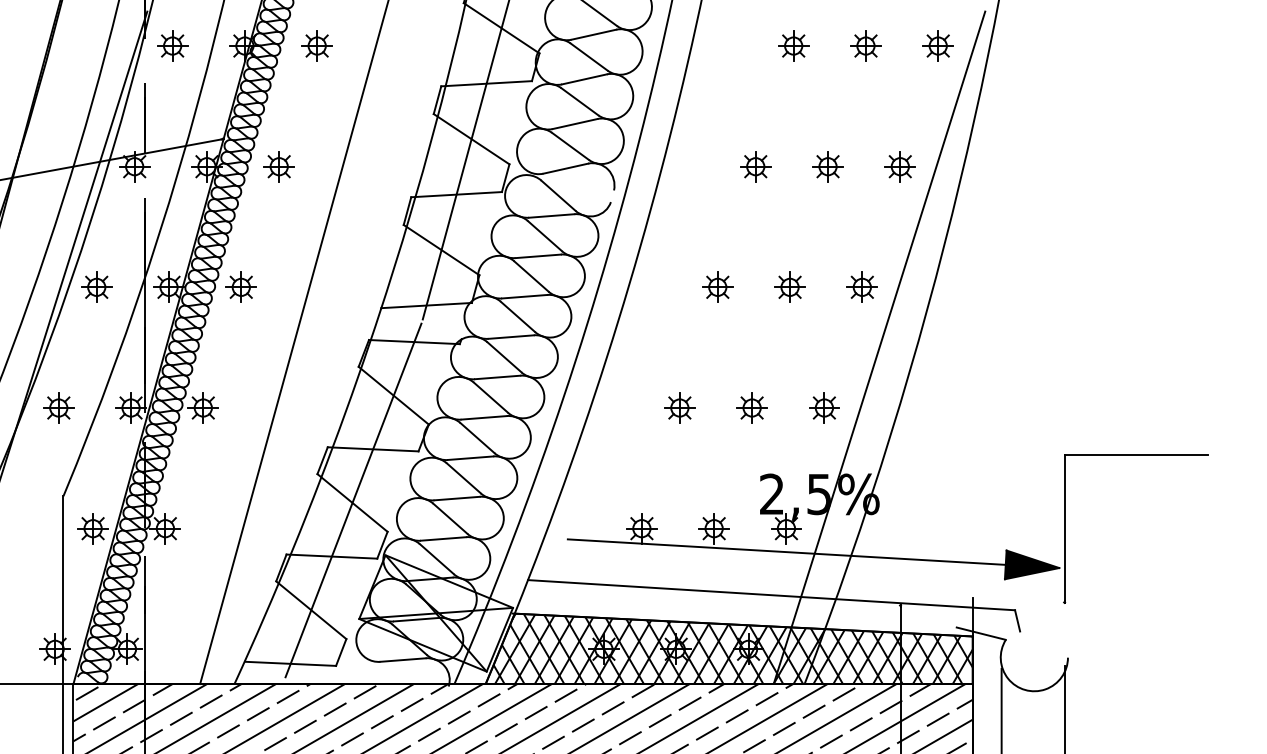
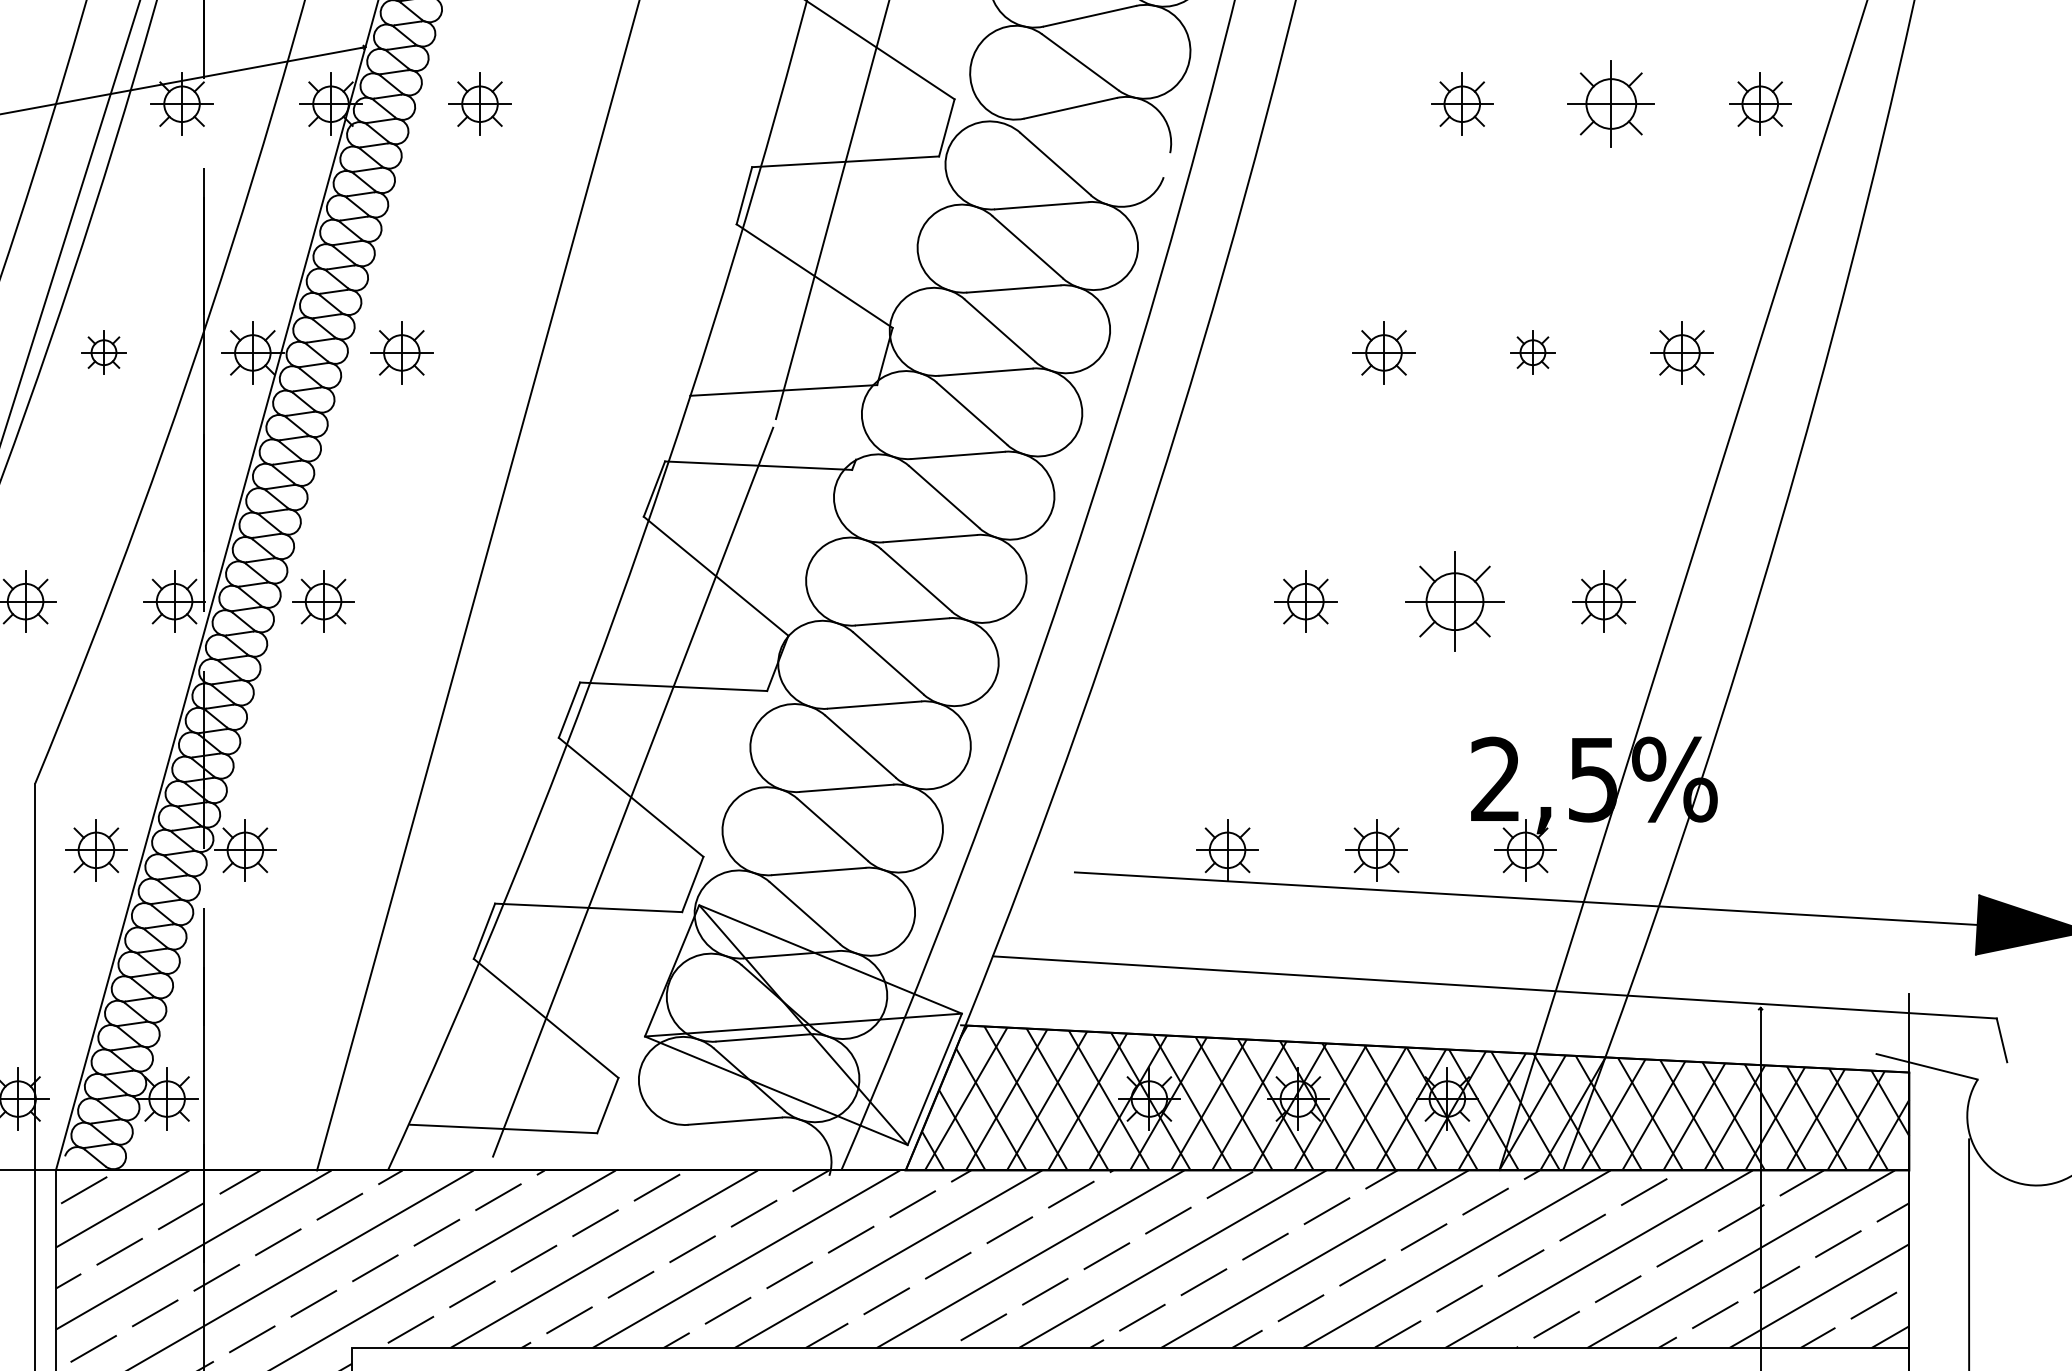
part: (827, 166) -> (1610, 103), size x1.4
part: (96, 286) -> (103, 351), size x0.7
part: (789, 286) -> (1531, 351), size x0.7
part: (751, 407) -> (1453, 600), size x1.6

